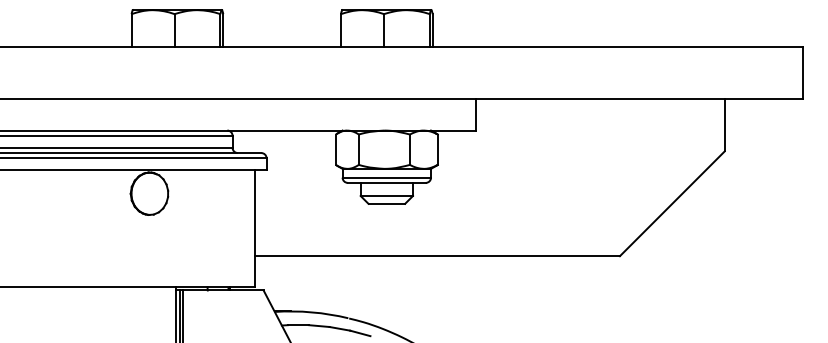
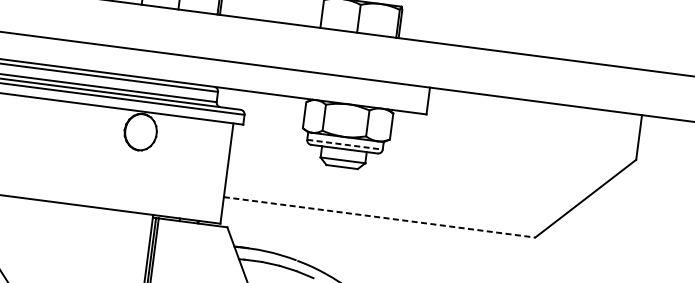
line: (387, 177) -> (345, 144), solid -> dashed
line: (438, 256) -> (380, 217), solid -> dashed

